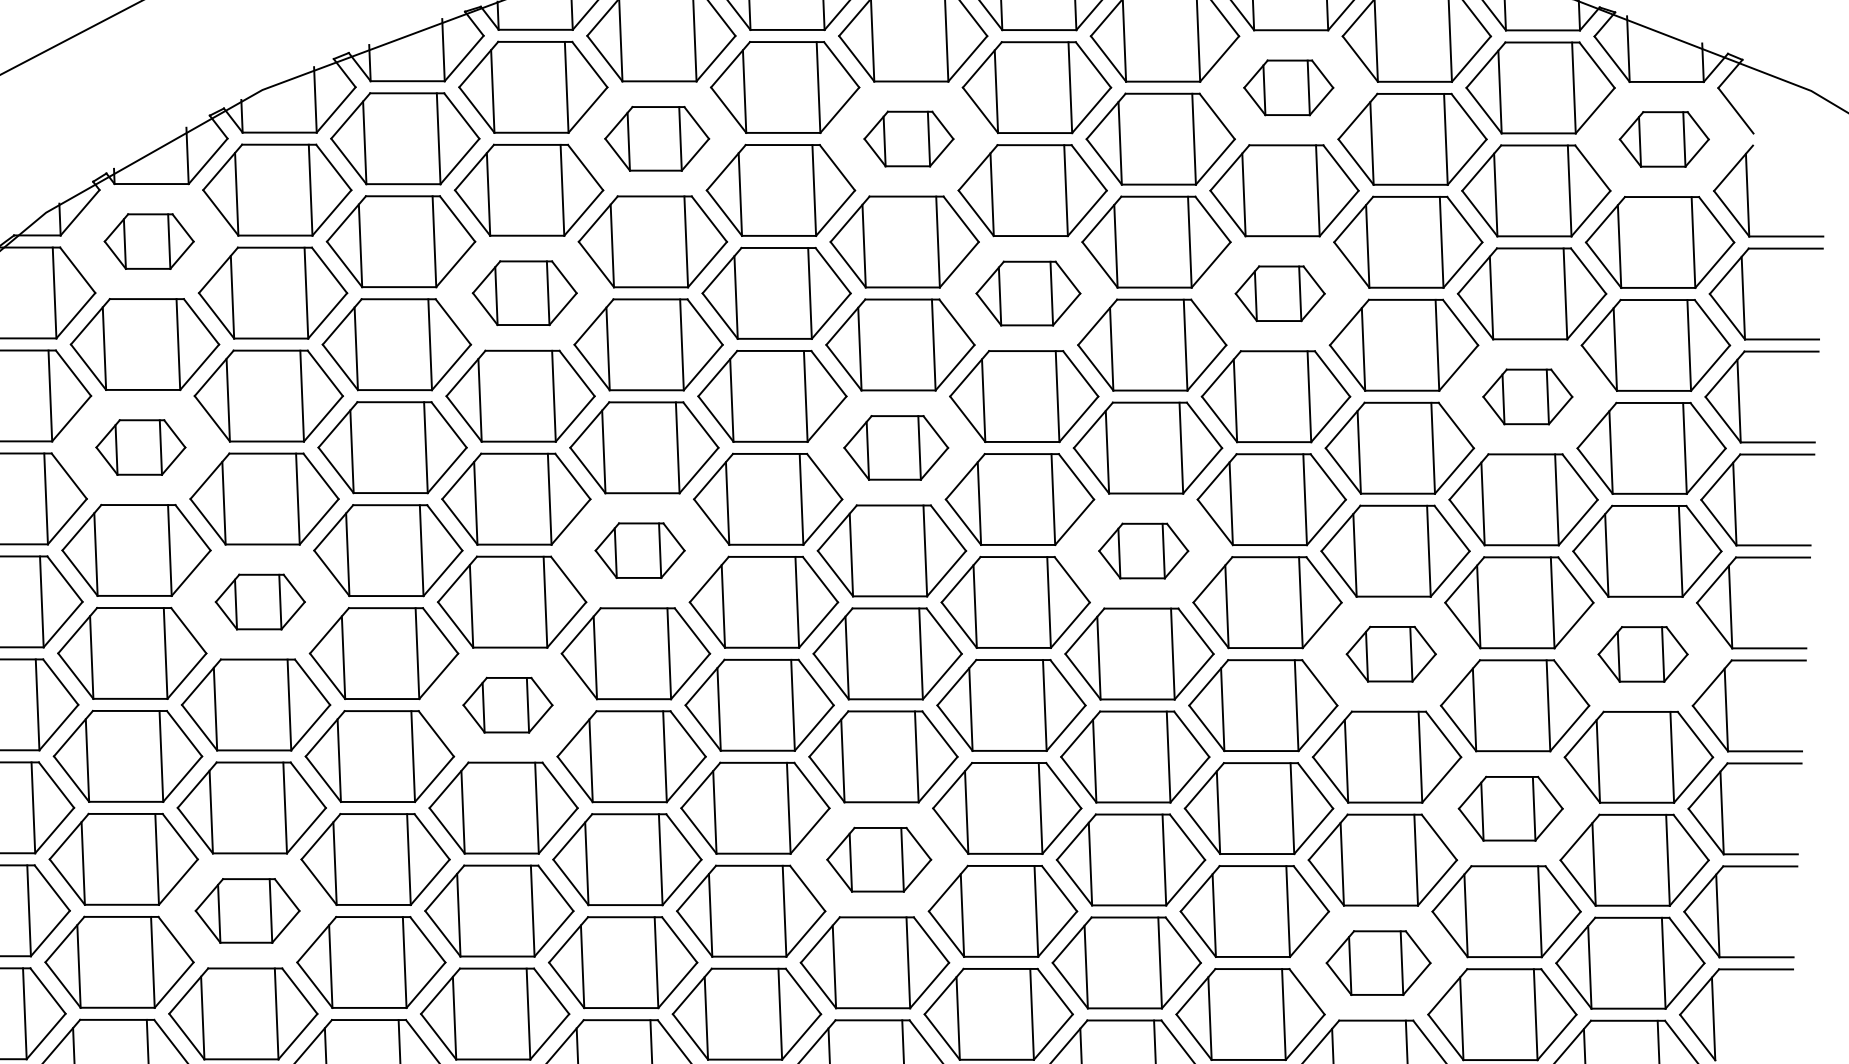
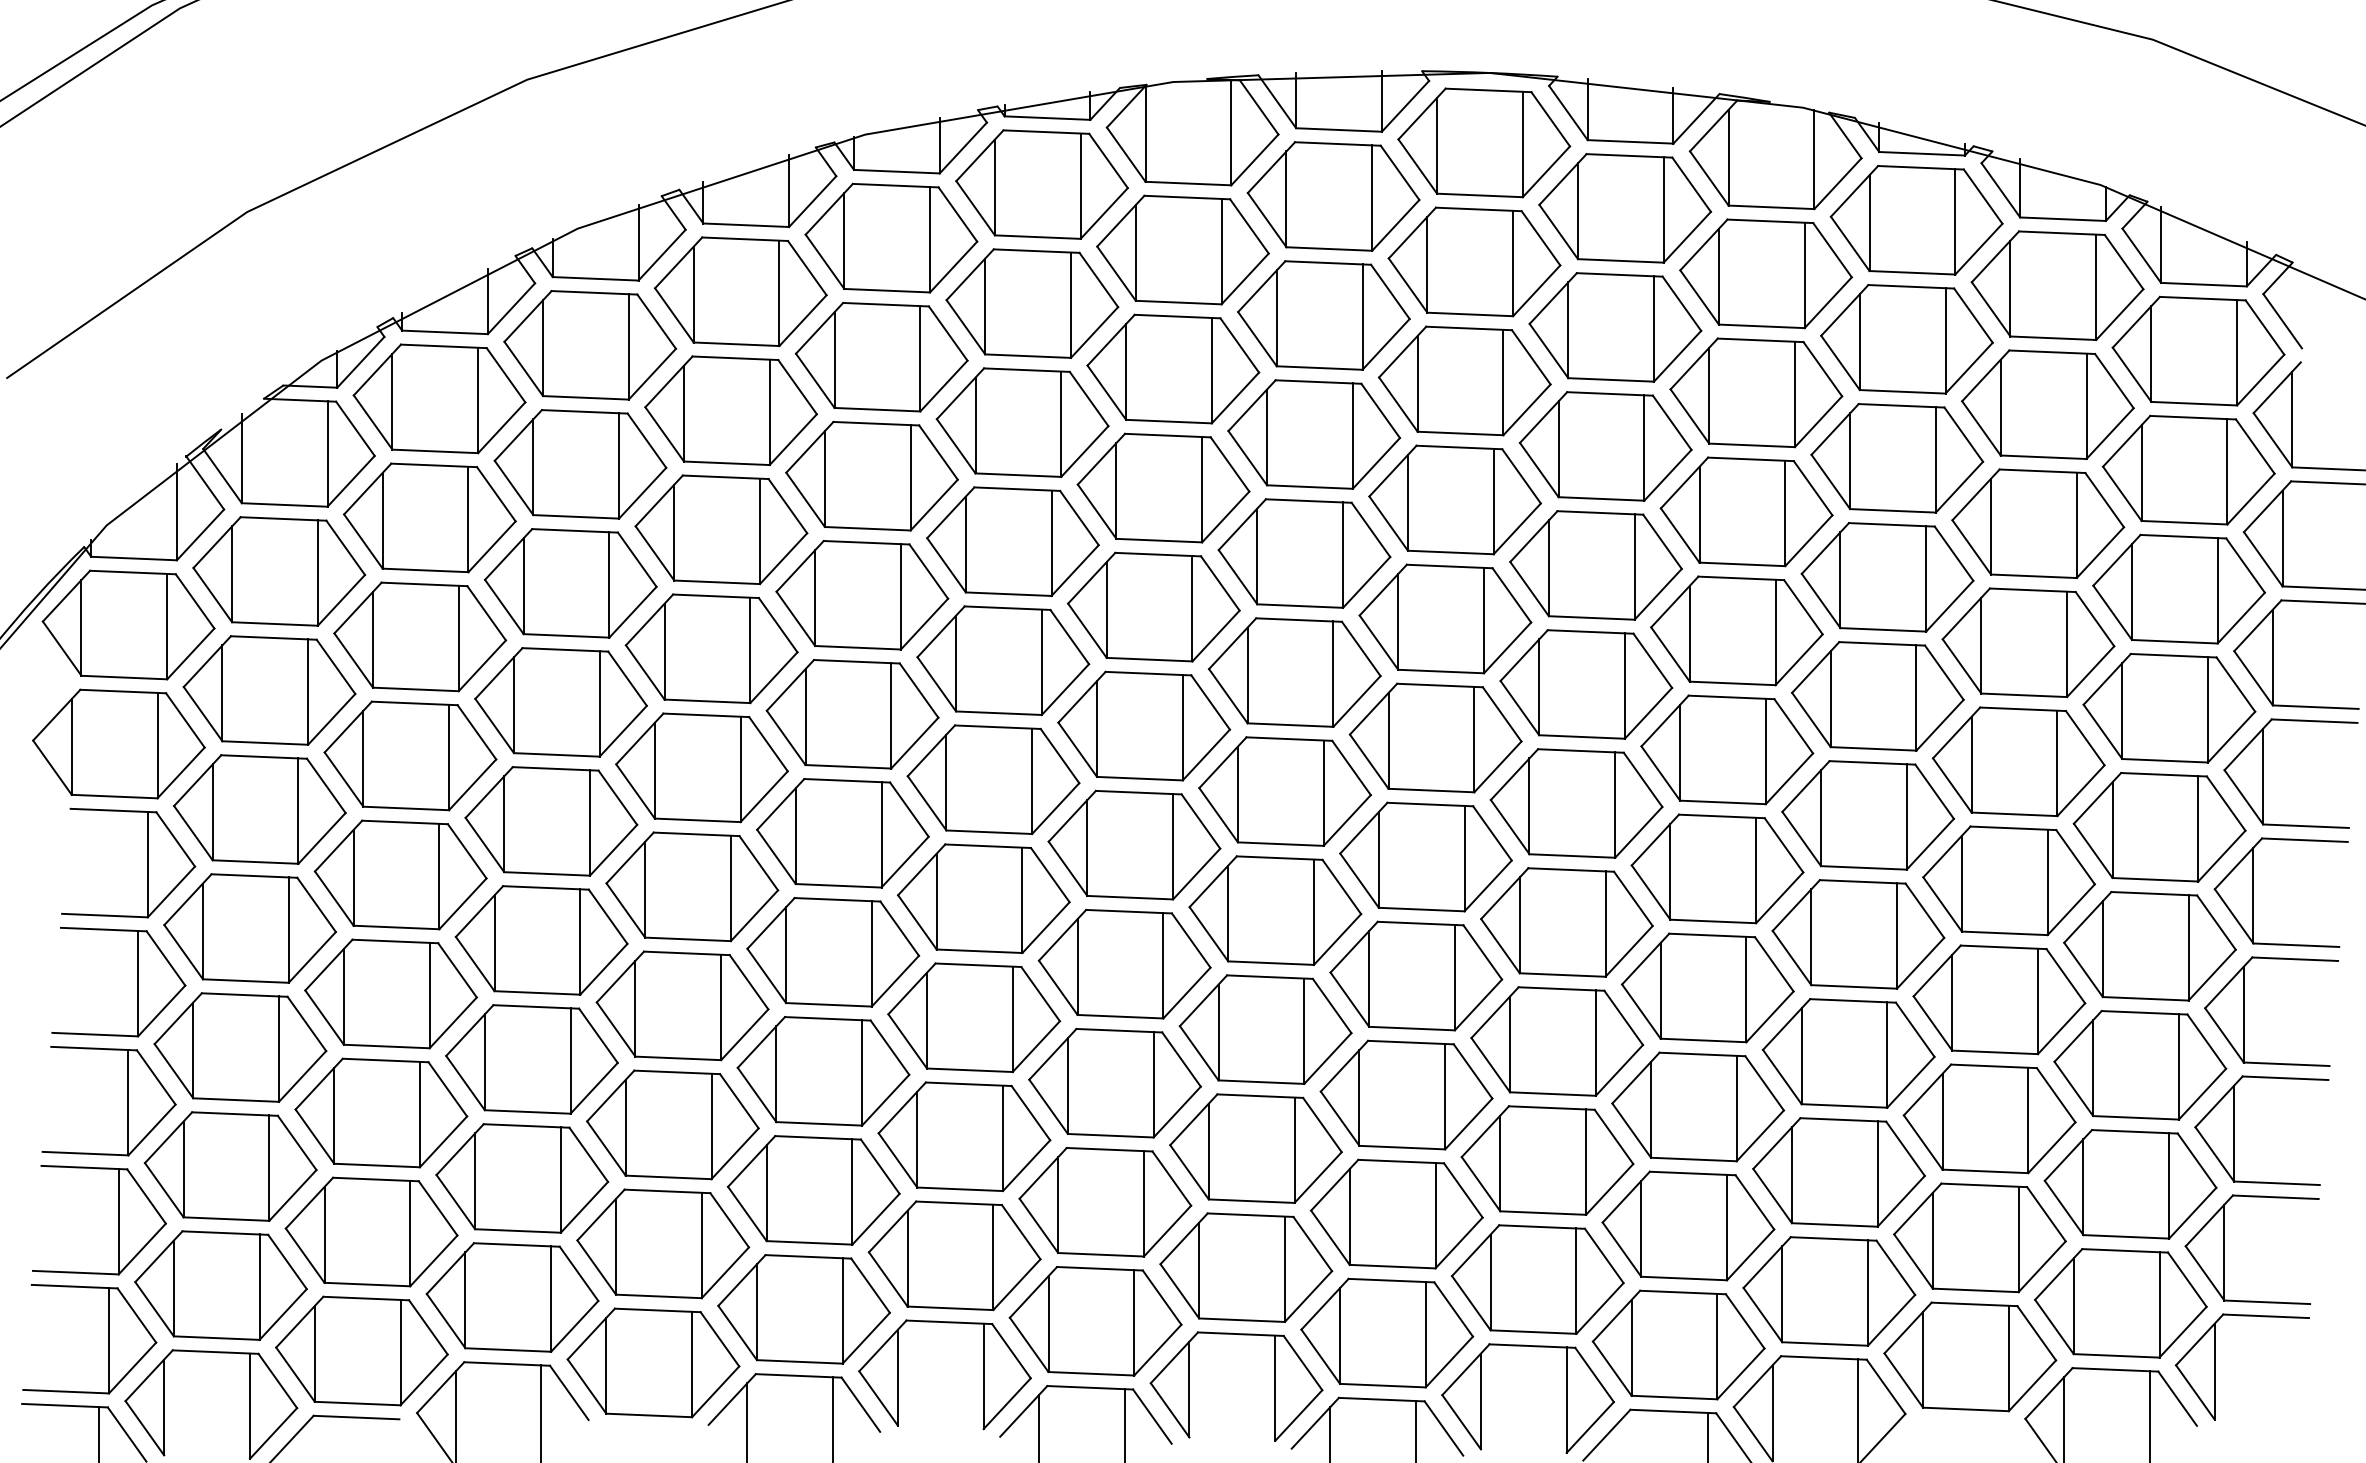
part: (1288, 87) -> (1765, 273), size x1.67
part: (657, 138) -> (1032, 303), size x1.43
part: (1664, 138) -> (2198, 350), size x1.67
part: (908, 139) -> (1323, 315), size x1.67
part: (149, 241) -> (439, 398), size x1.67
part: (524, 292) -> (871, 475), size x1.43
part: (1027, 293) -> (1454, 499), size x1.43
part: (1280, 293) -> (1746, 511), size x1.67
part: (1527, 396) -> (2028, 642), size x1.67
part: (141, 447) -> (420, 636), size x1.67
part: (895, 447) -> (1294, 672), size x1.43
part: (640, 550) -> (993, 779), size x1.67
part: (1143, 551) -> (1576, 803), size x1.67
part: (260, 602) -> (551, 821), size x1.67
part: (1391, 654) -> (1858, 934), size x1.67
part: (1642, 654) -> (2149, 946), size x1.67
part: (508, 705) -> (833, 952), size x1.67
part: (1510, 808) -> (1989, 1118), size x1.43
part: (878, 859) -> (1255, 1148), size x1.43
part: (247, 910) -> (522, 1178), size x1.43
part: (1378, 963) -> (1829, 1291), size x1.43

